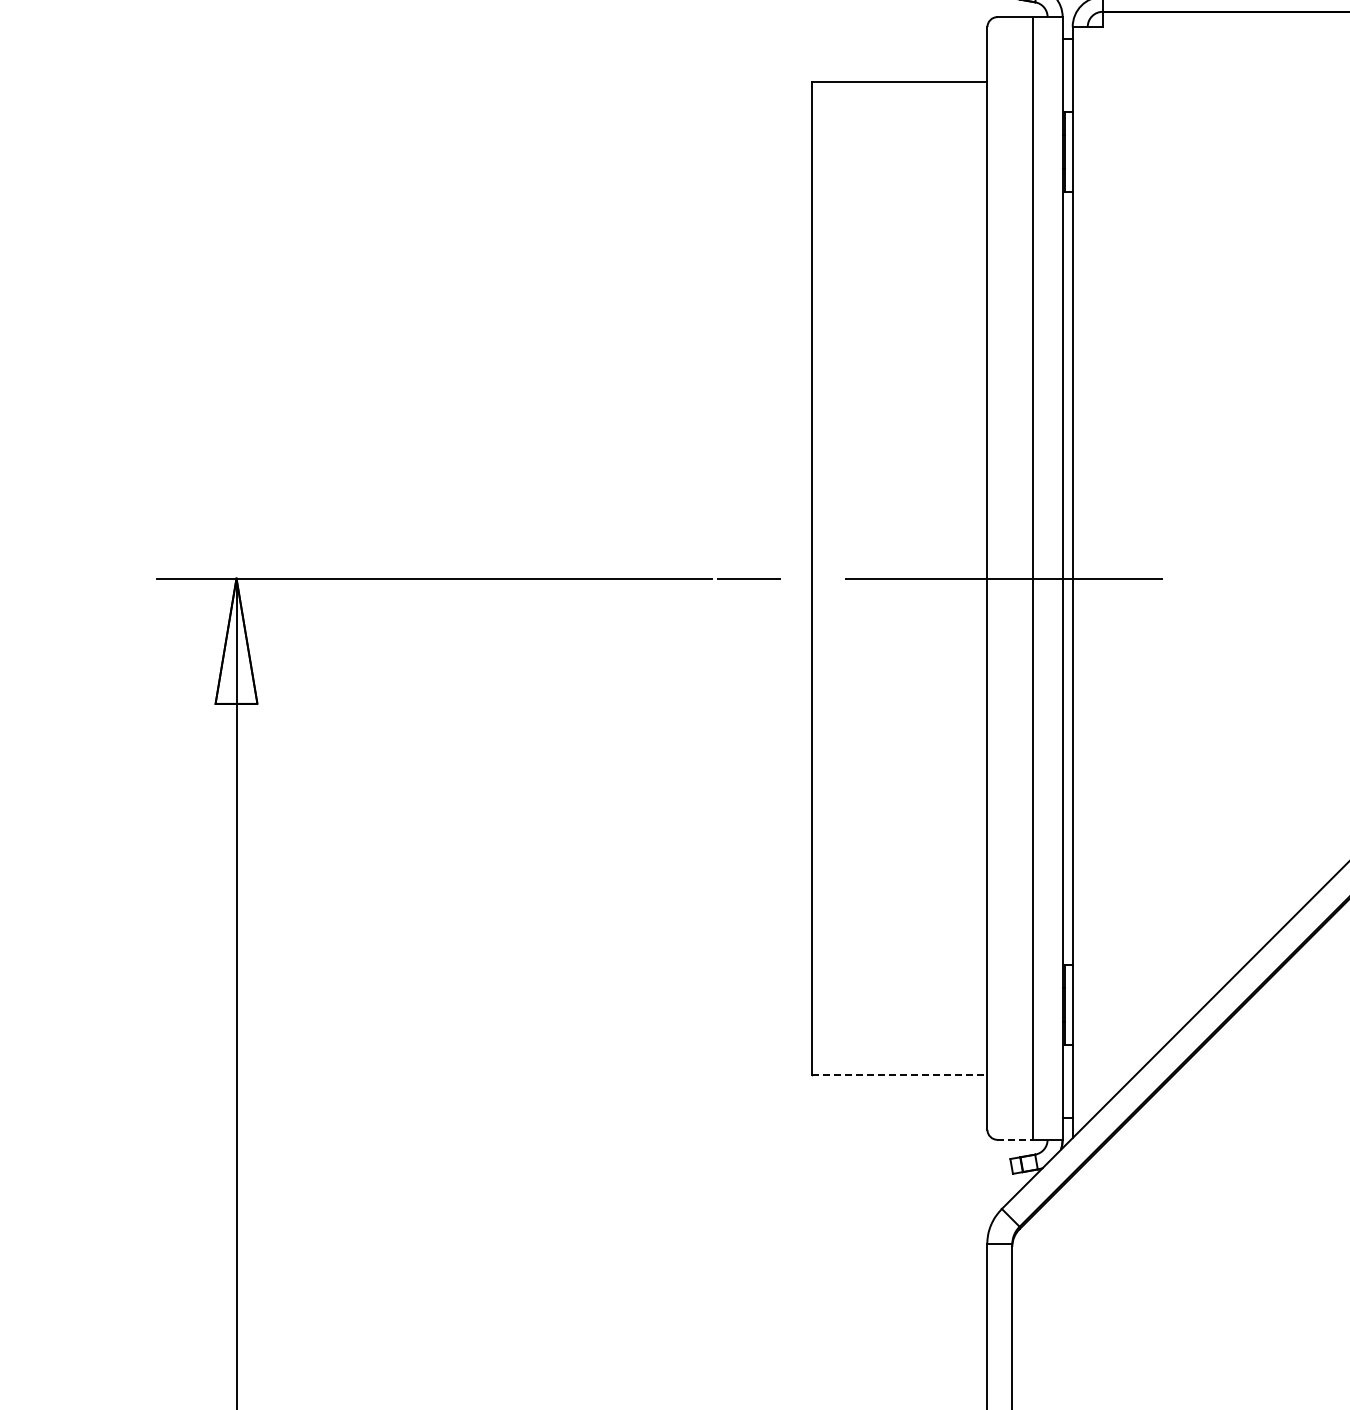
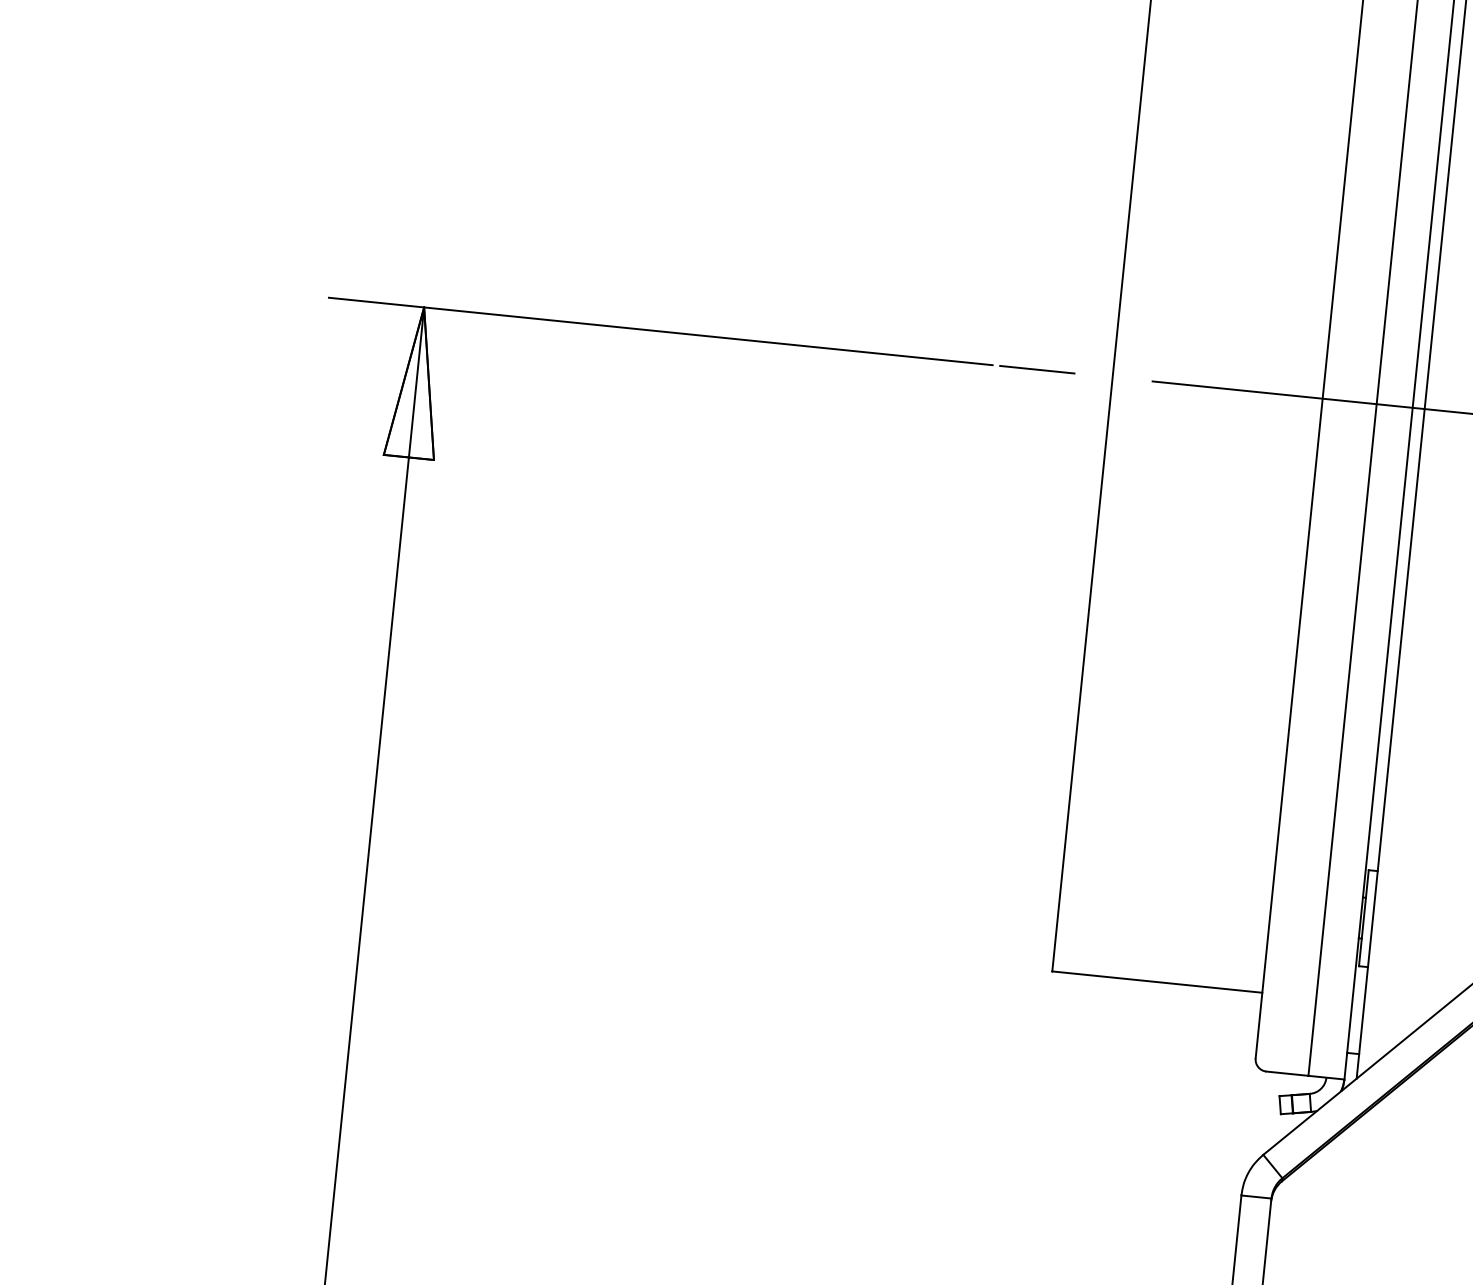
line: (899, 1074) -> (1157, 981), dashed -> solid
line: (1015, 1139) -> (1288, 1073), dashed -> solid

